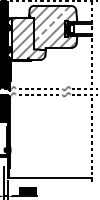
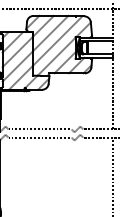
line: (52, 24) -> (58, 41), dashed -> solid

